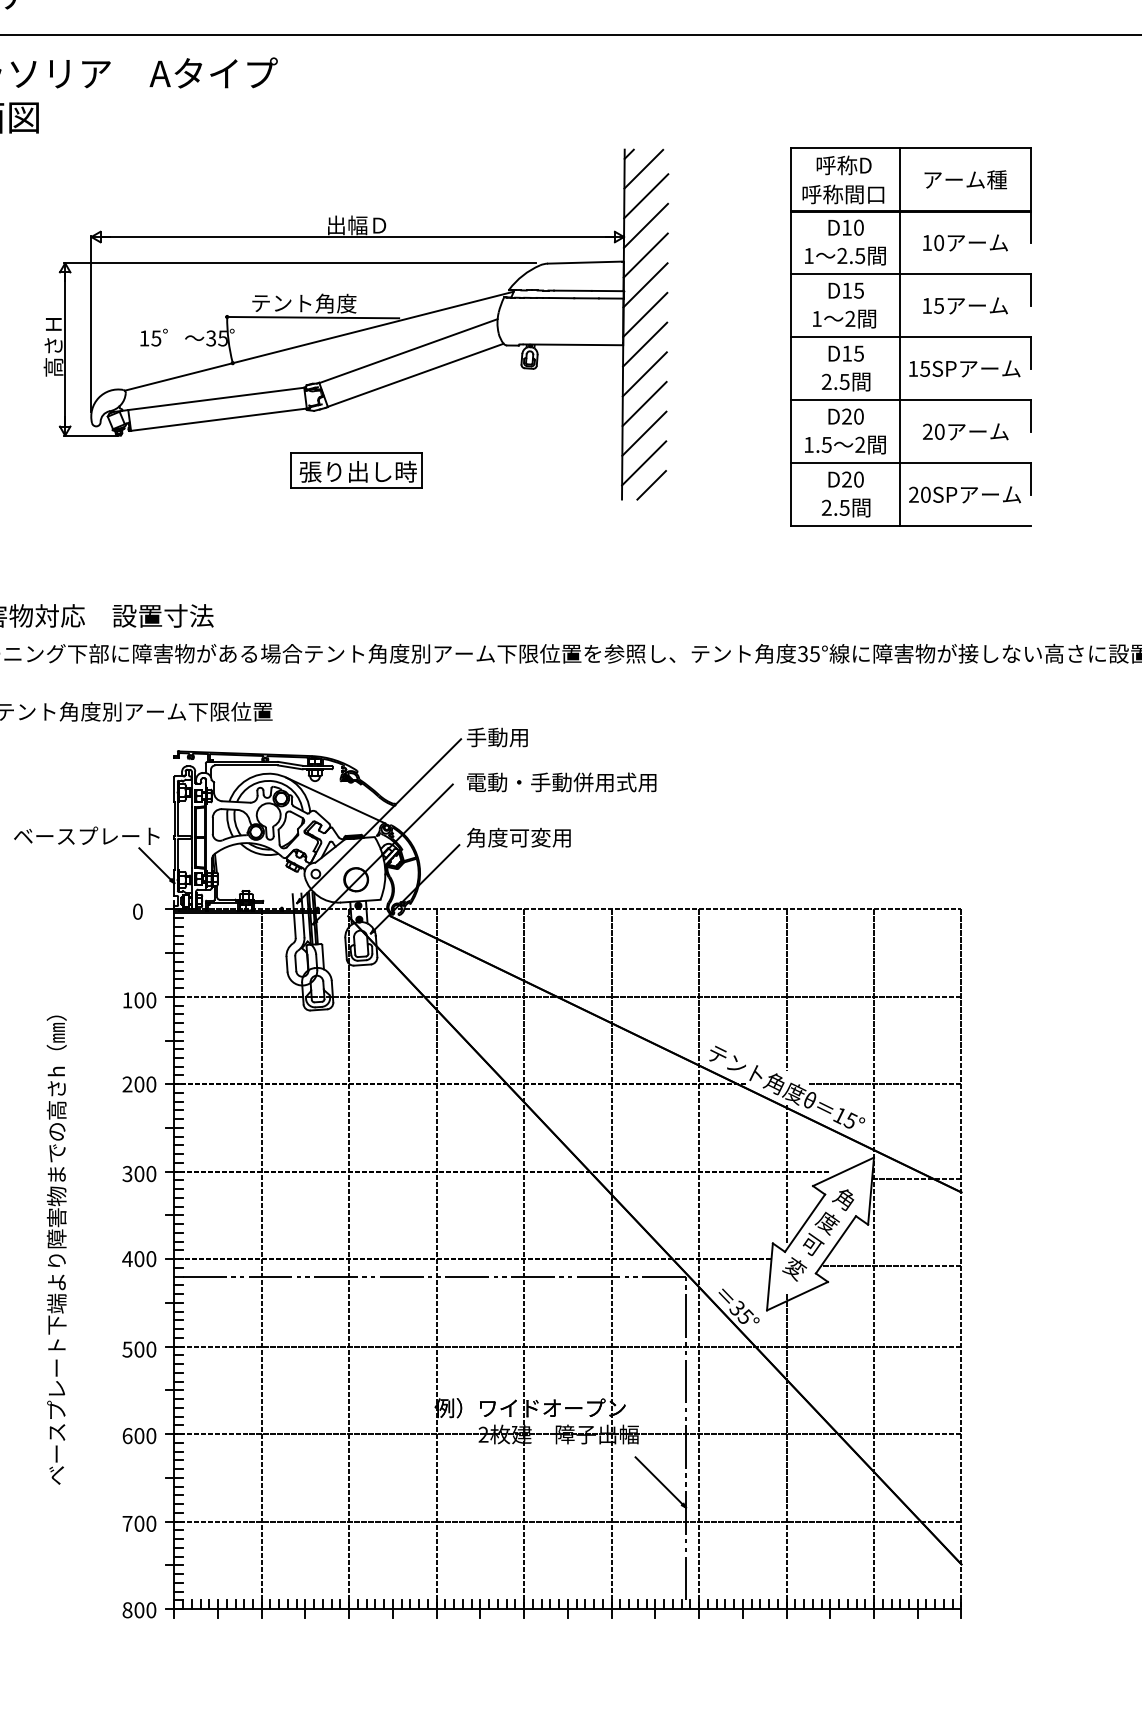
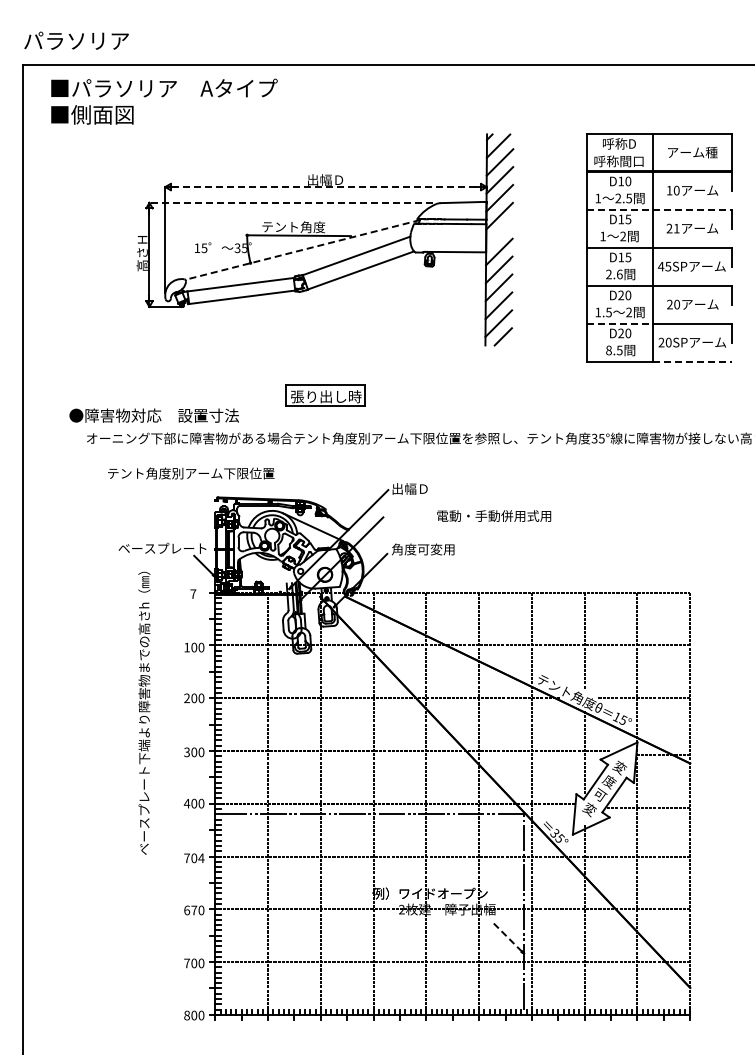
line: (358, 237) -> (326, 187), solid -> dashed
line: (298, 262) -> (290, 202), solid -> dashed
line: (912, 274) -> (660, 209), solid -> dashed
text: (932, 305) -> (672, 228), 15 -> 21
line: (645, 313) -> (499, 233), removed
line: (318, 342) -> (302, 250), solid -> dashed
text: (913, 368) -> (661, 266), 15SP -> 45SP
text: (844, 381) -> (619, 274), 2.5 -> 2.6
line: (845, 463) -> (620, 323), solid -> dashed
part: (356, 469) -> (325, 395), moved
text: (826, 507) -> (608, 350), 2.5 -> 8.5
line: (965, 526) -> (692, 361), solid -> dashed
text: (496, 736) -> (409, 488), 手動用 -> 出幅Ｄ
text: (562, 781) -> (494, 515), moved
text: (138, 910) -> (193, 593), 0 -> 7
text: (844, 1199) -> (619, 767), 角 -> 変
text: (56, 1248) -> (144, 712), moved
text: (139, 1349) -> (194, 858), 500 -> 704
text: (139, 1436) -> (194, 910), 600 -> 670
line: (658, 1480) -> (507, 937), solid -> dashed

